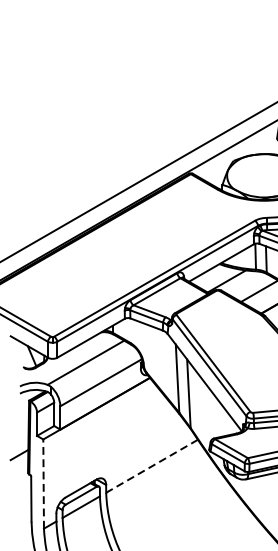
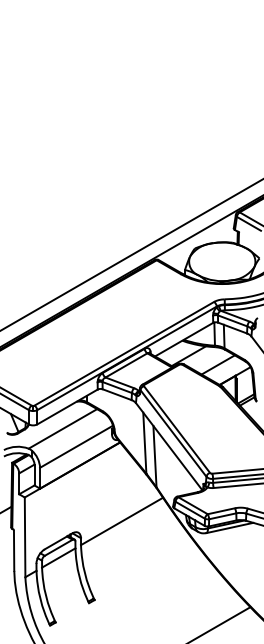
line: (151, 466) -> (121, 521), dashed -> solid
line: (44, 484) -> (25, 537), dashed -> solid

